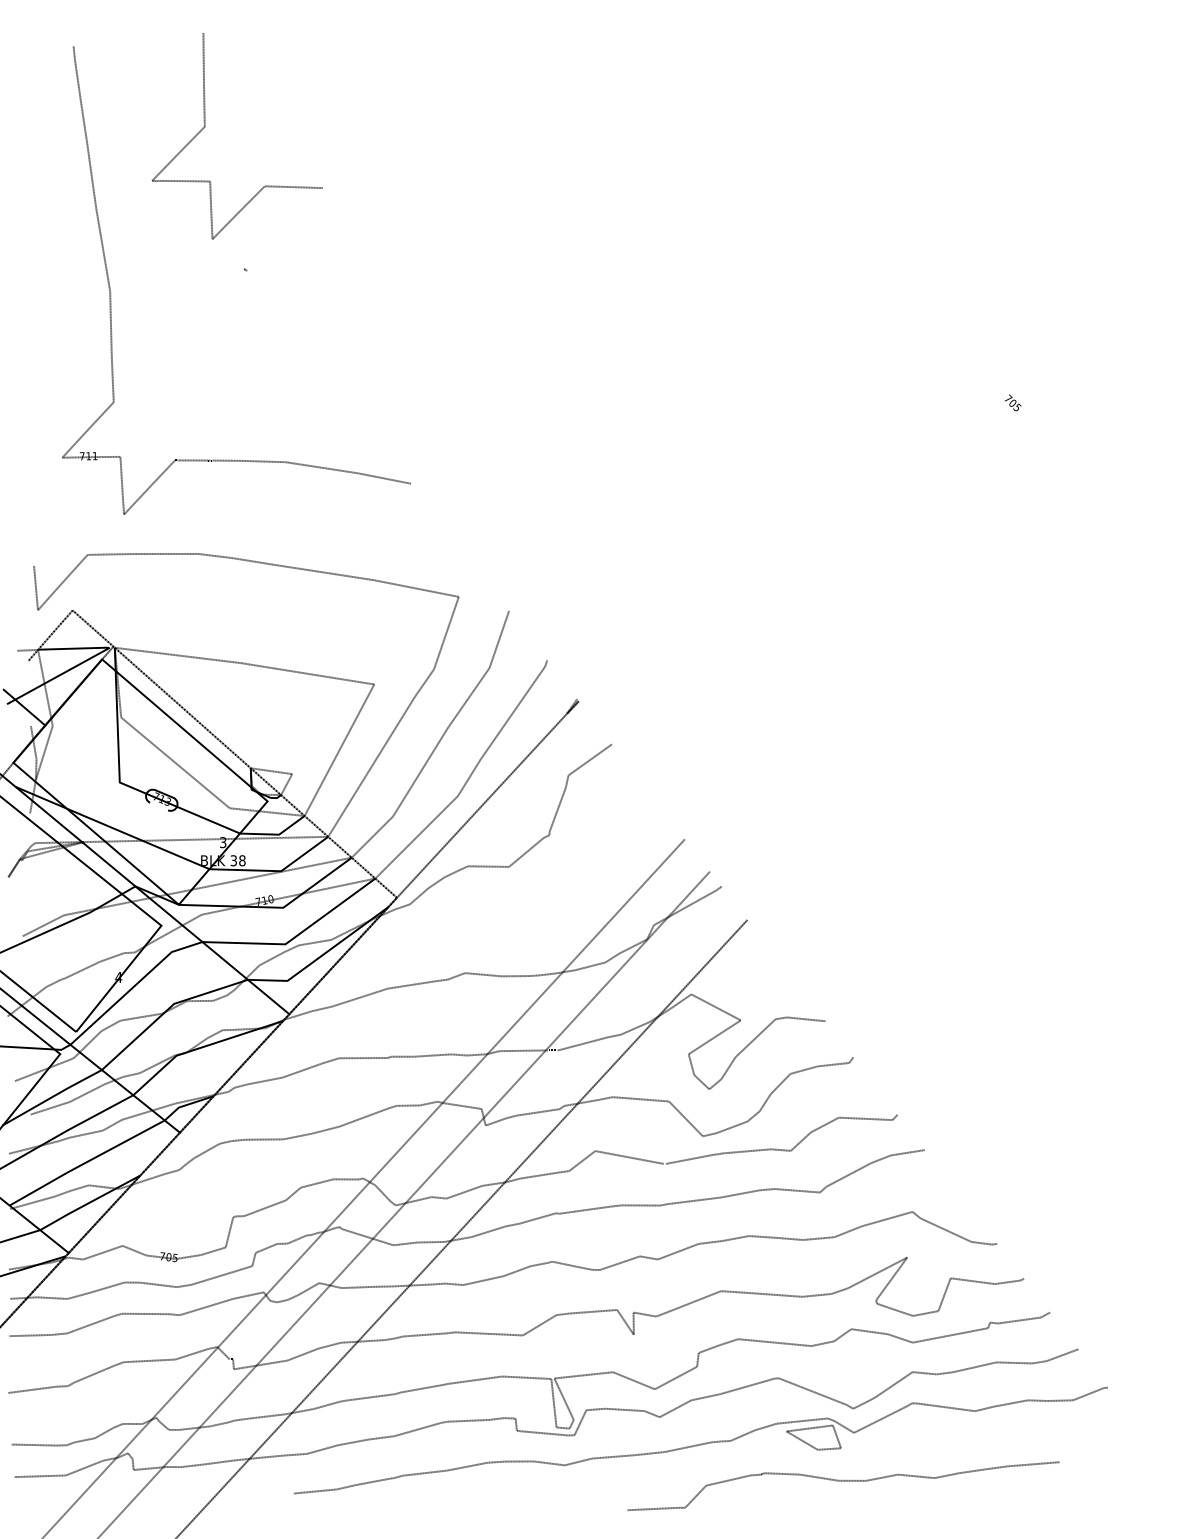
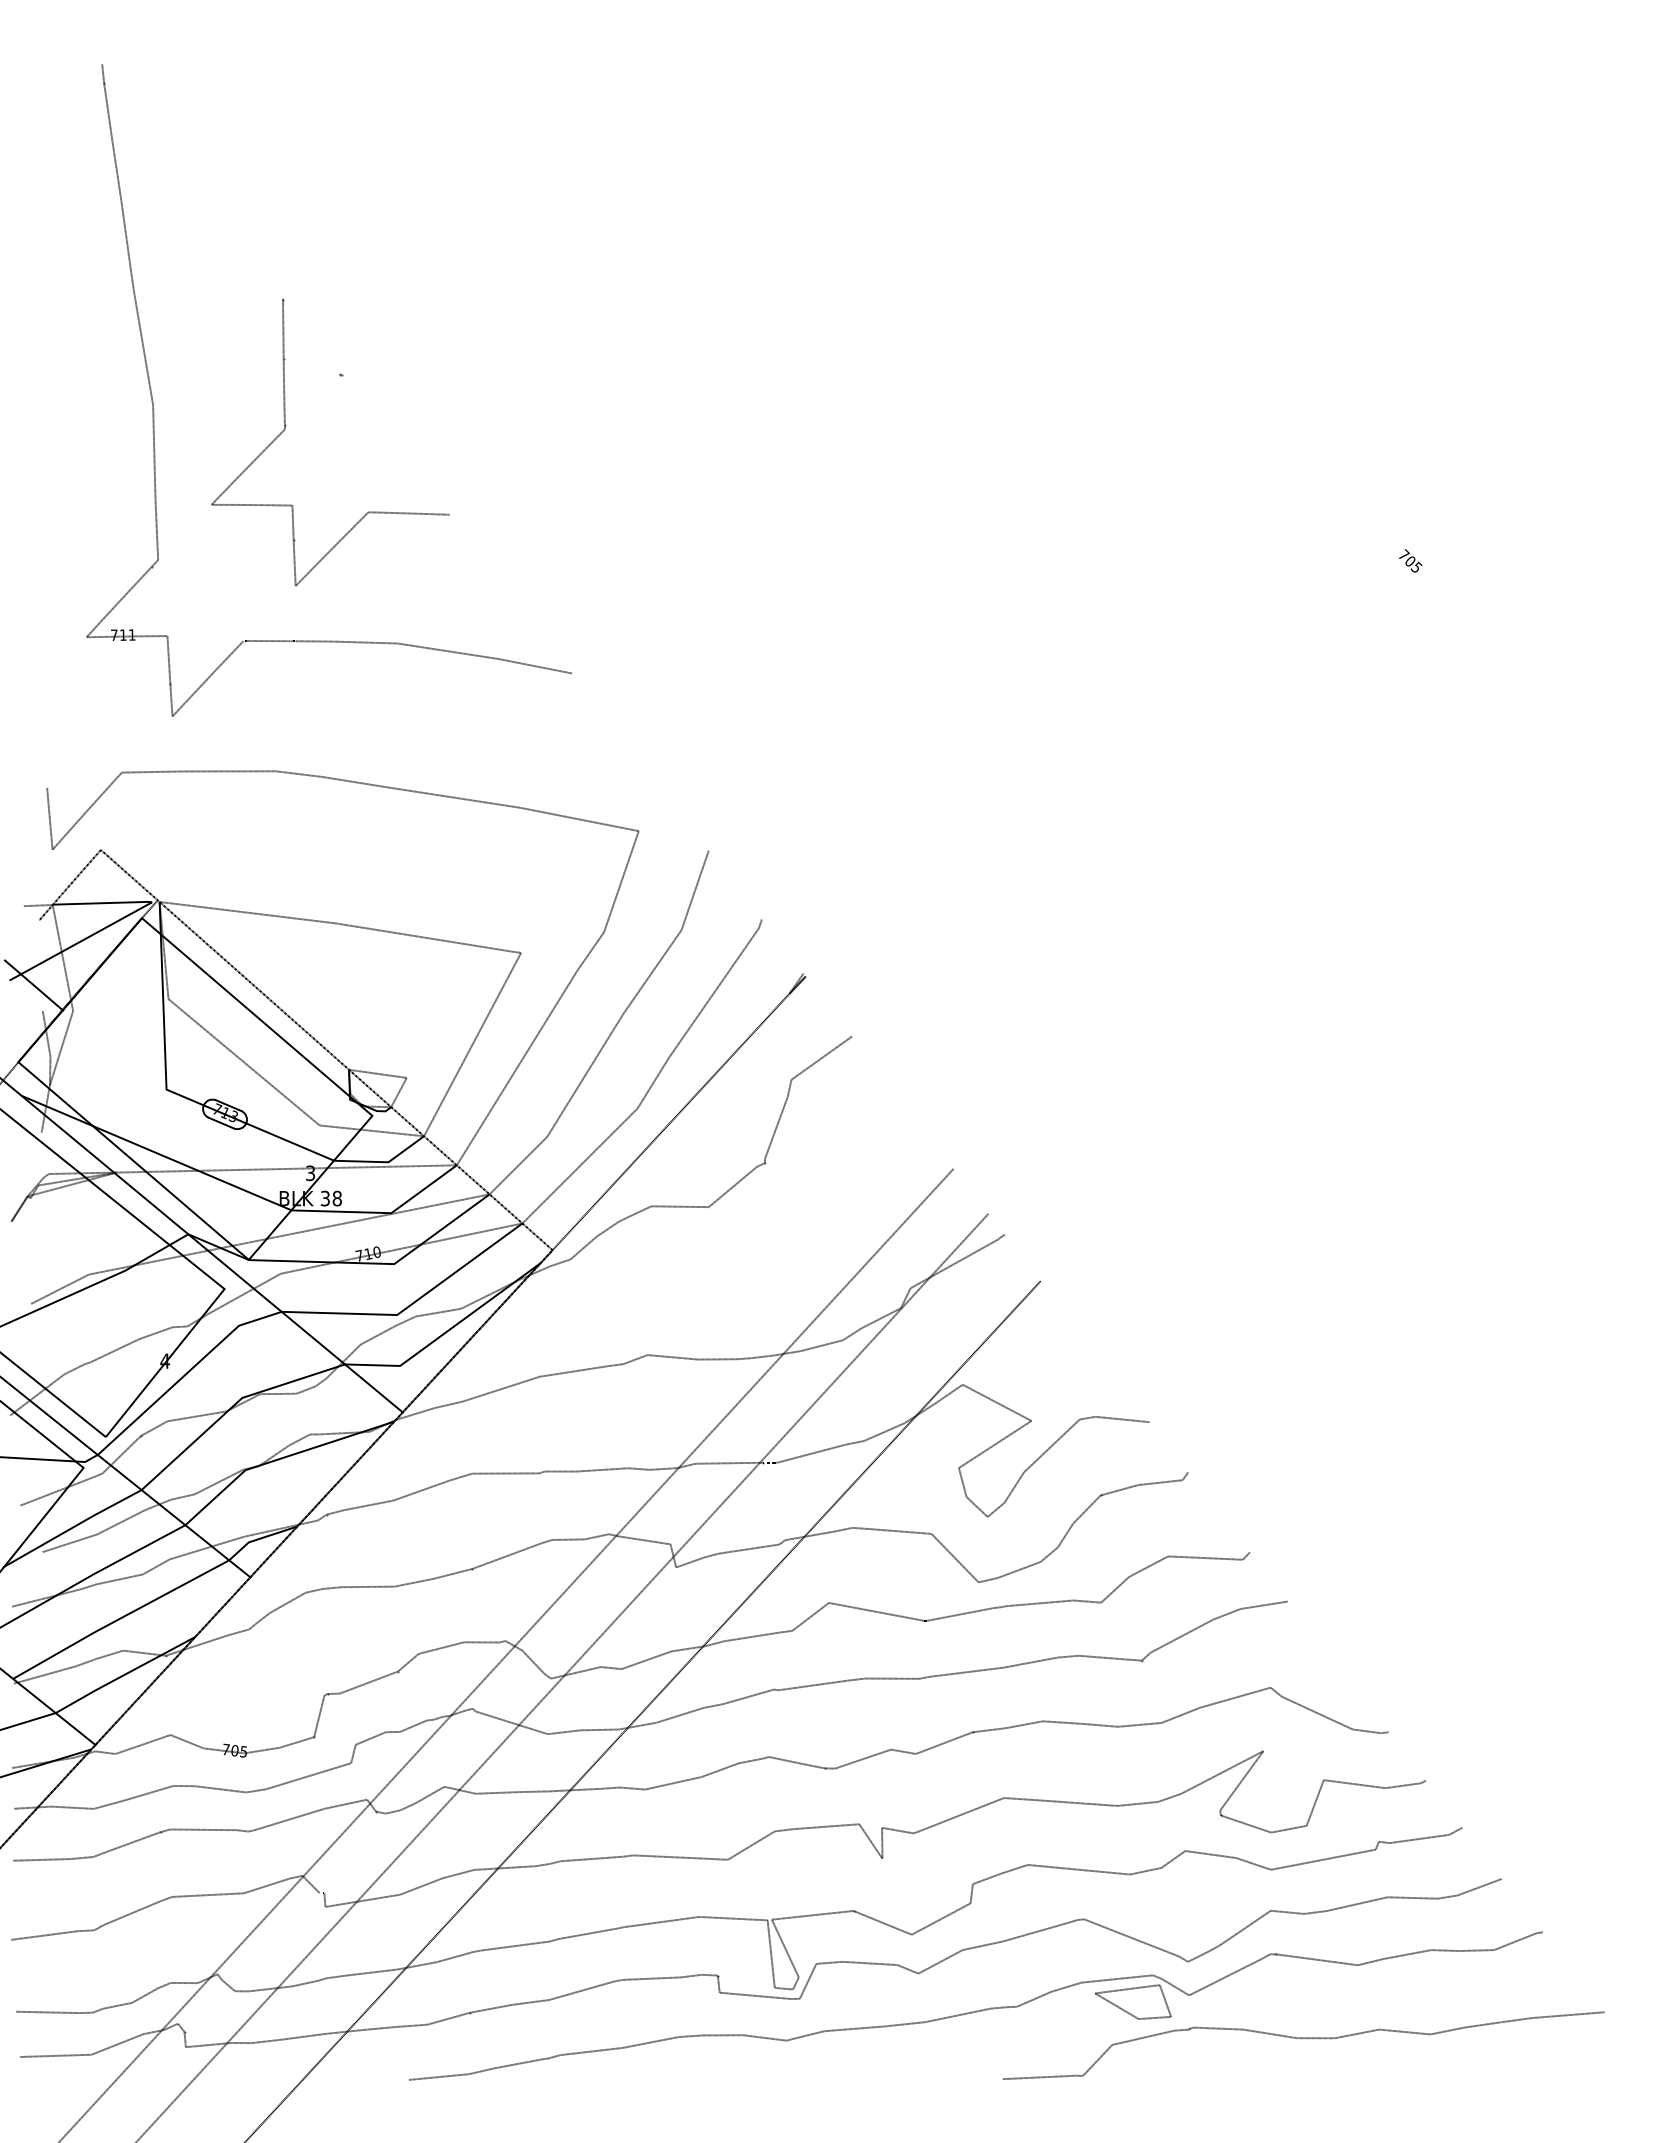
curve: (205, 127) -> (285, 430), moved
line: (158, 806) -> (220, 1122), added
curve: (843, 1481) -> (1303, 2038), moved

